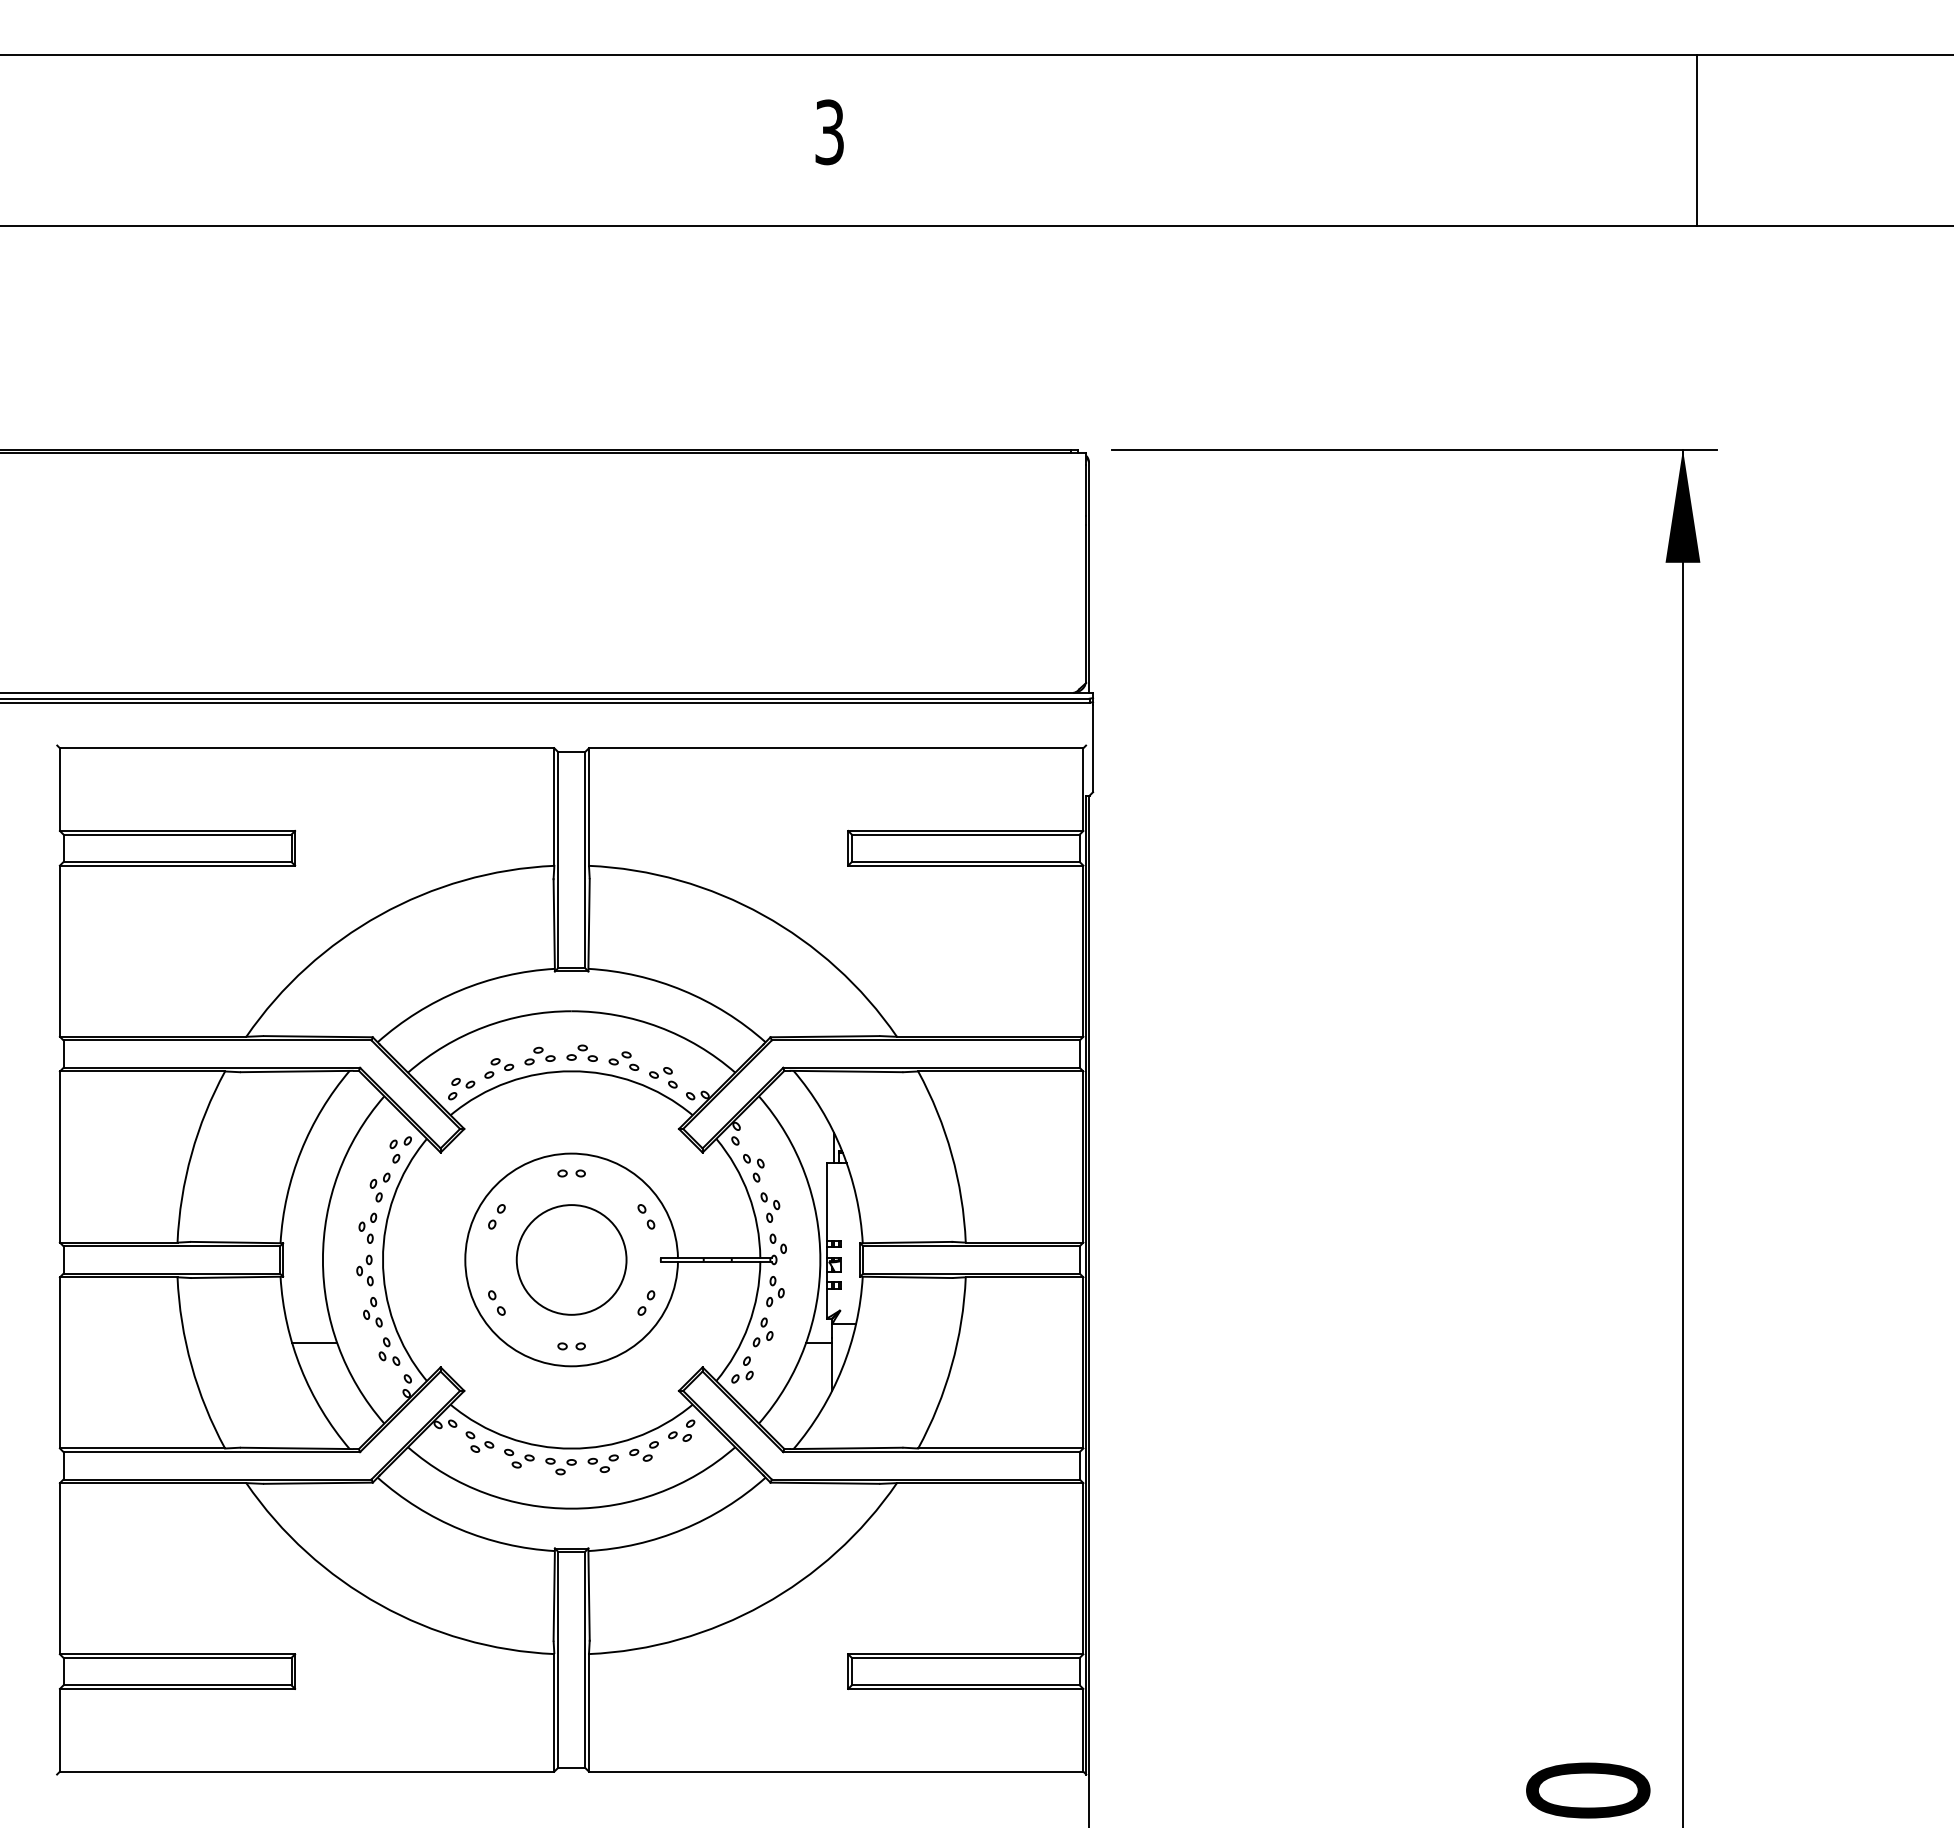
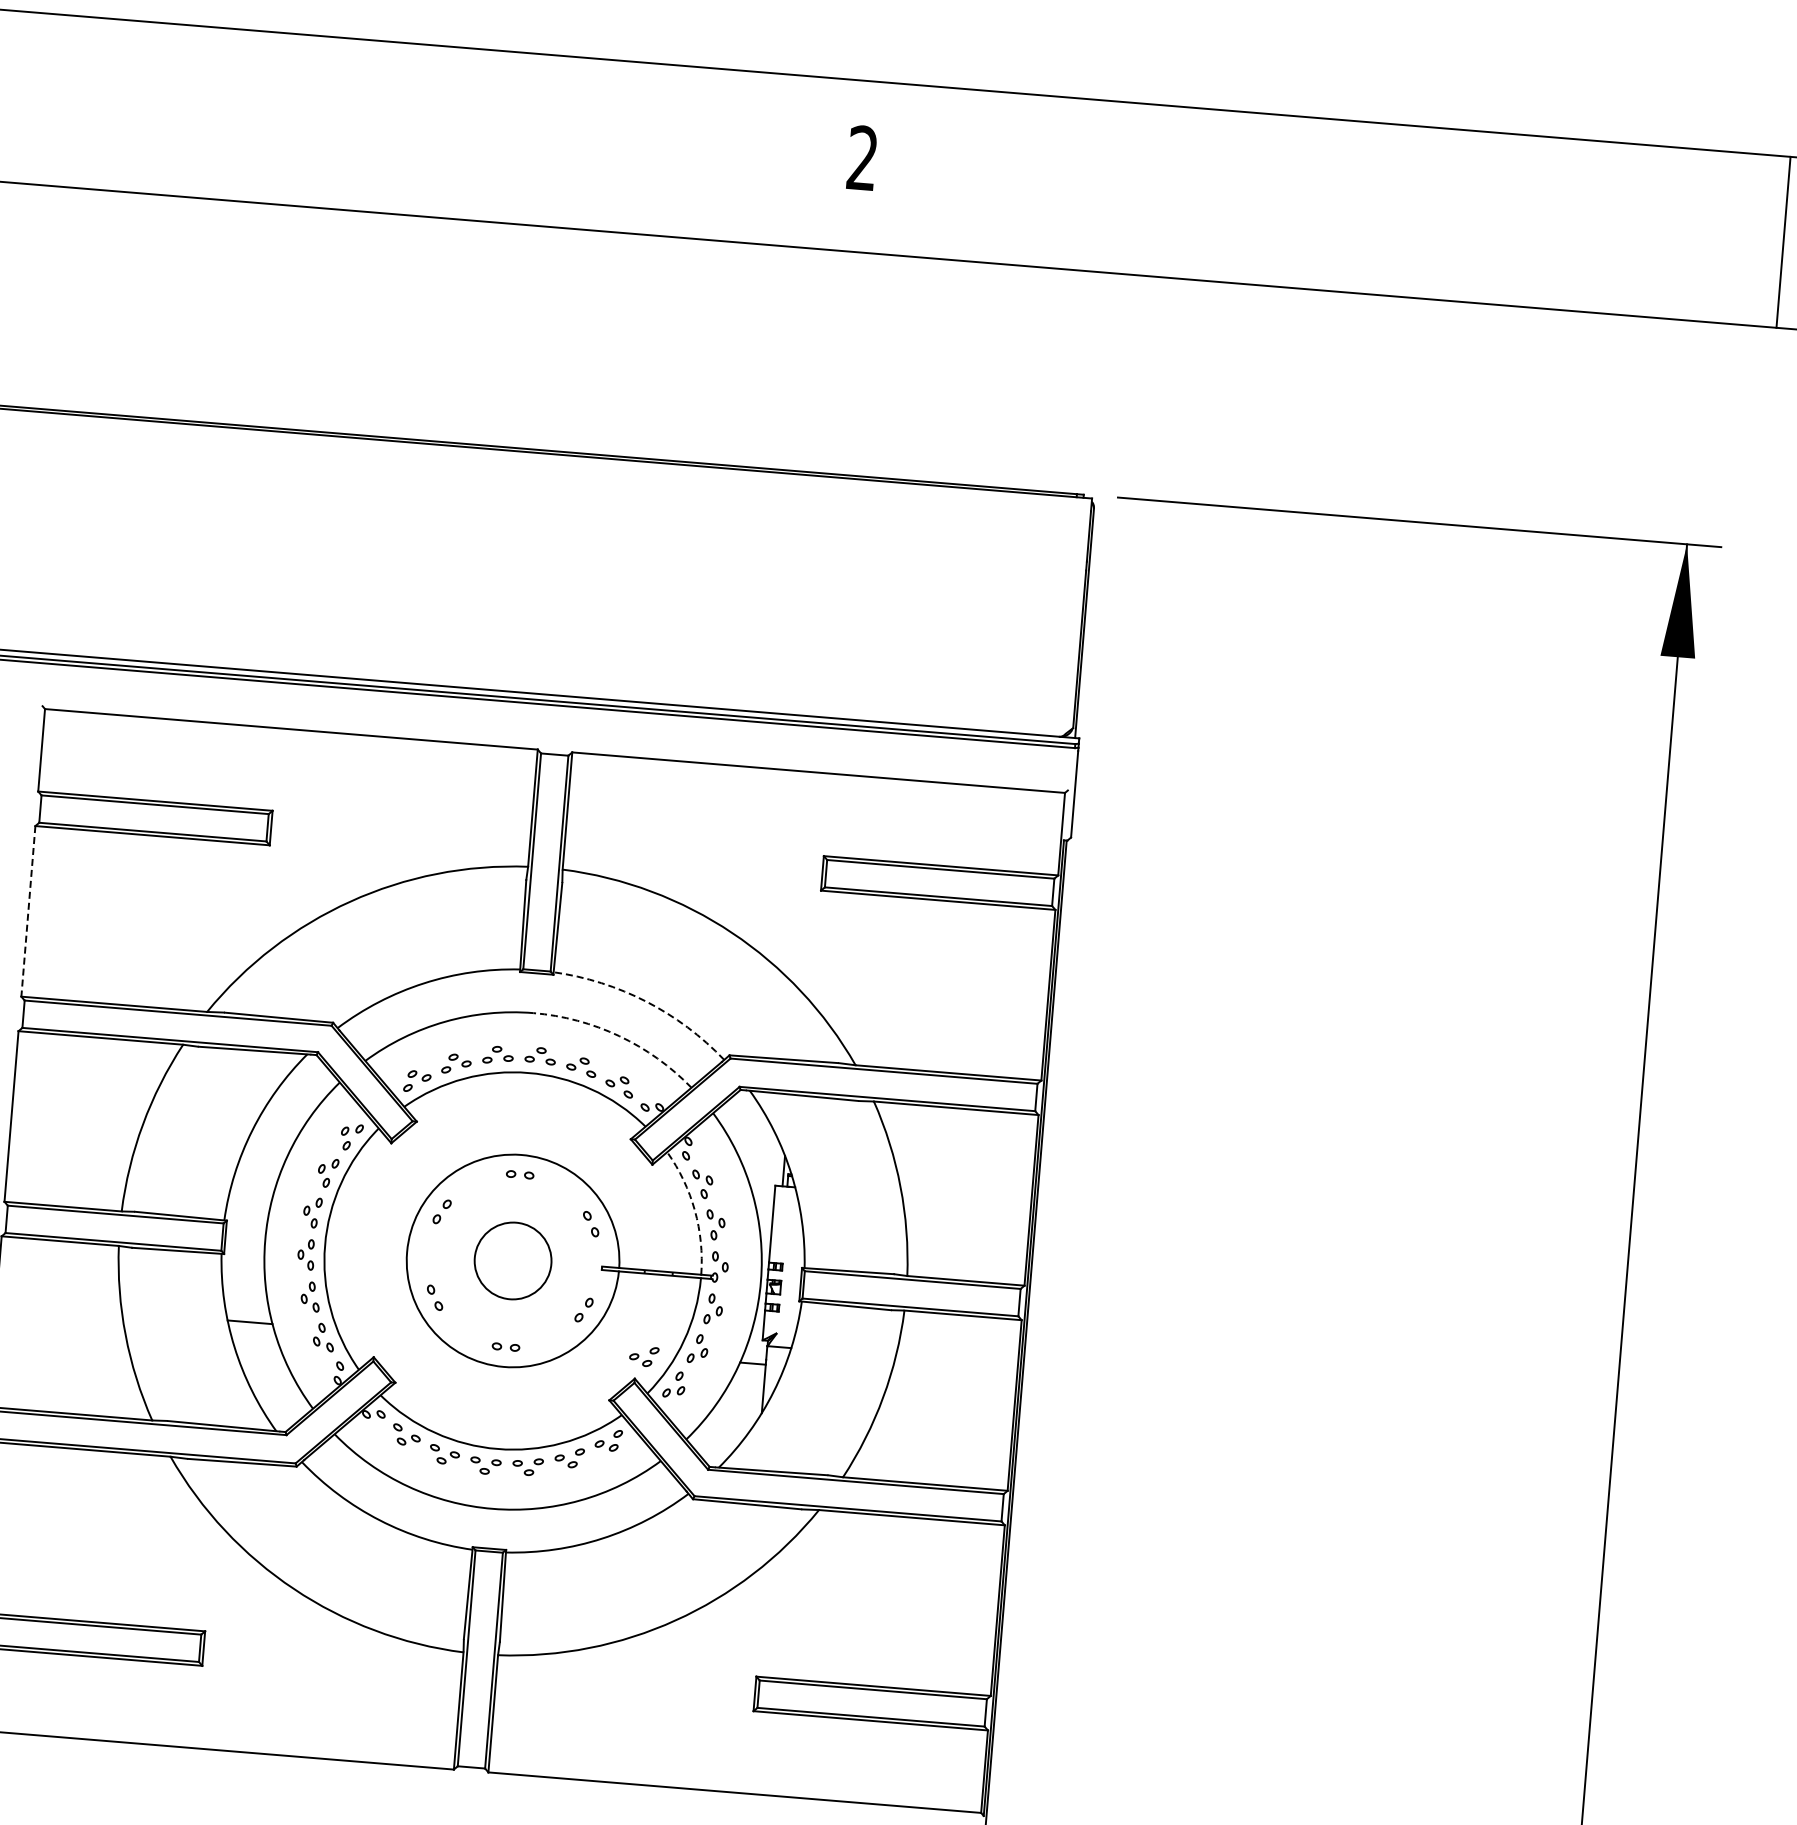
text: (829, 132) -> (862, 158), 3 -> 2
line: (1697, 140) -> (1783, 242), moved
line: (59, 951) -> (27, 911), solid -> dashed
arc: (683, 990) -> (646, 1001), solid -> dashed
arc: (659, 1027) -> (619, 1036), solid -> dashed
arc: (748, 1194) -> (694, 1210), solid -> dashed
circle: (571, 1259) -> (512, 1260), size x0.7
part: (709, 1344) -> (643, 1356), added

